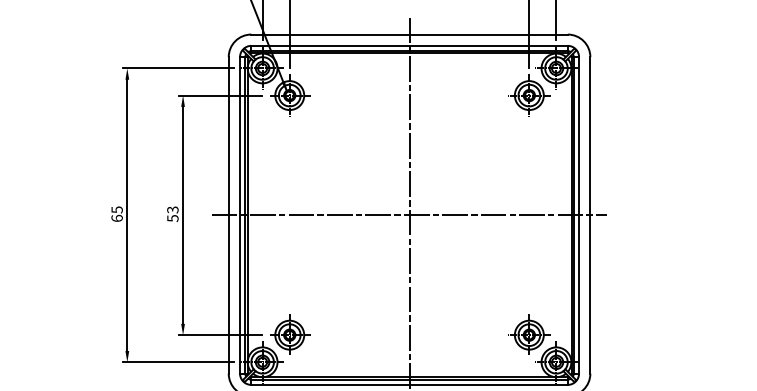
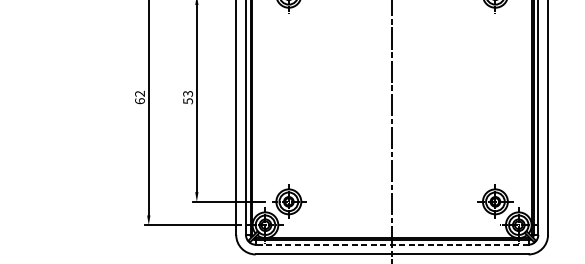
text: (116, 209) -> (139, 93), 65 -> 62
line: (409, 215) -> (392, 98), removed
line: (409, 384) -> (392, 244), solid -> dashed

